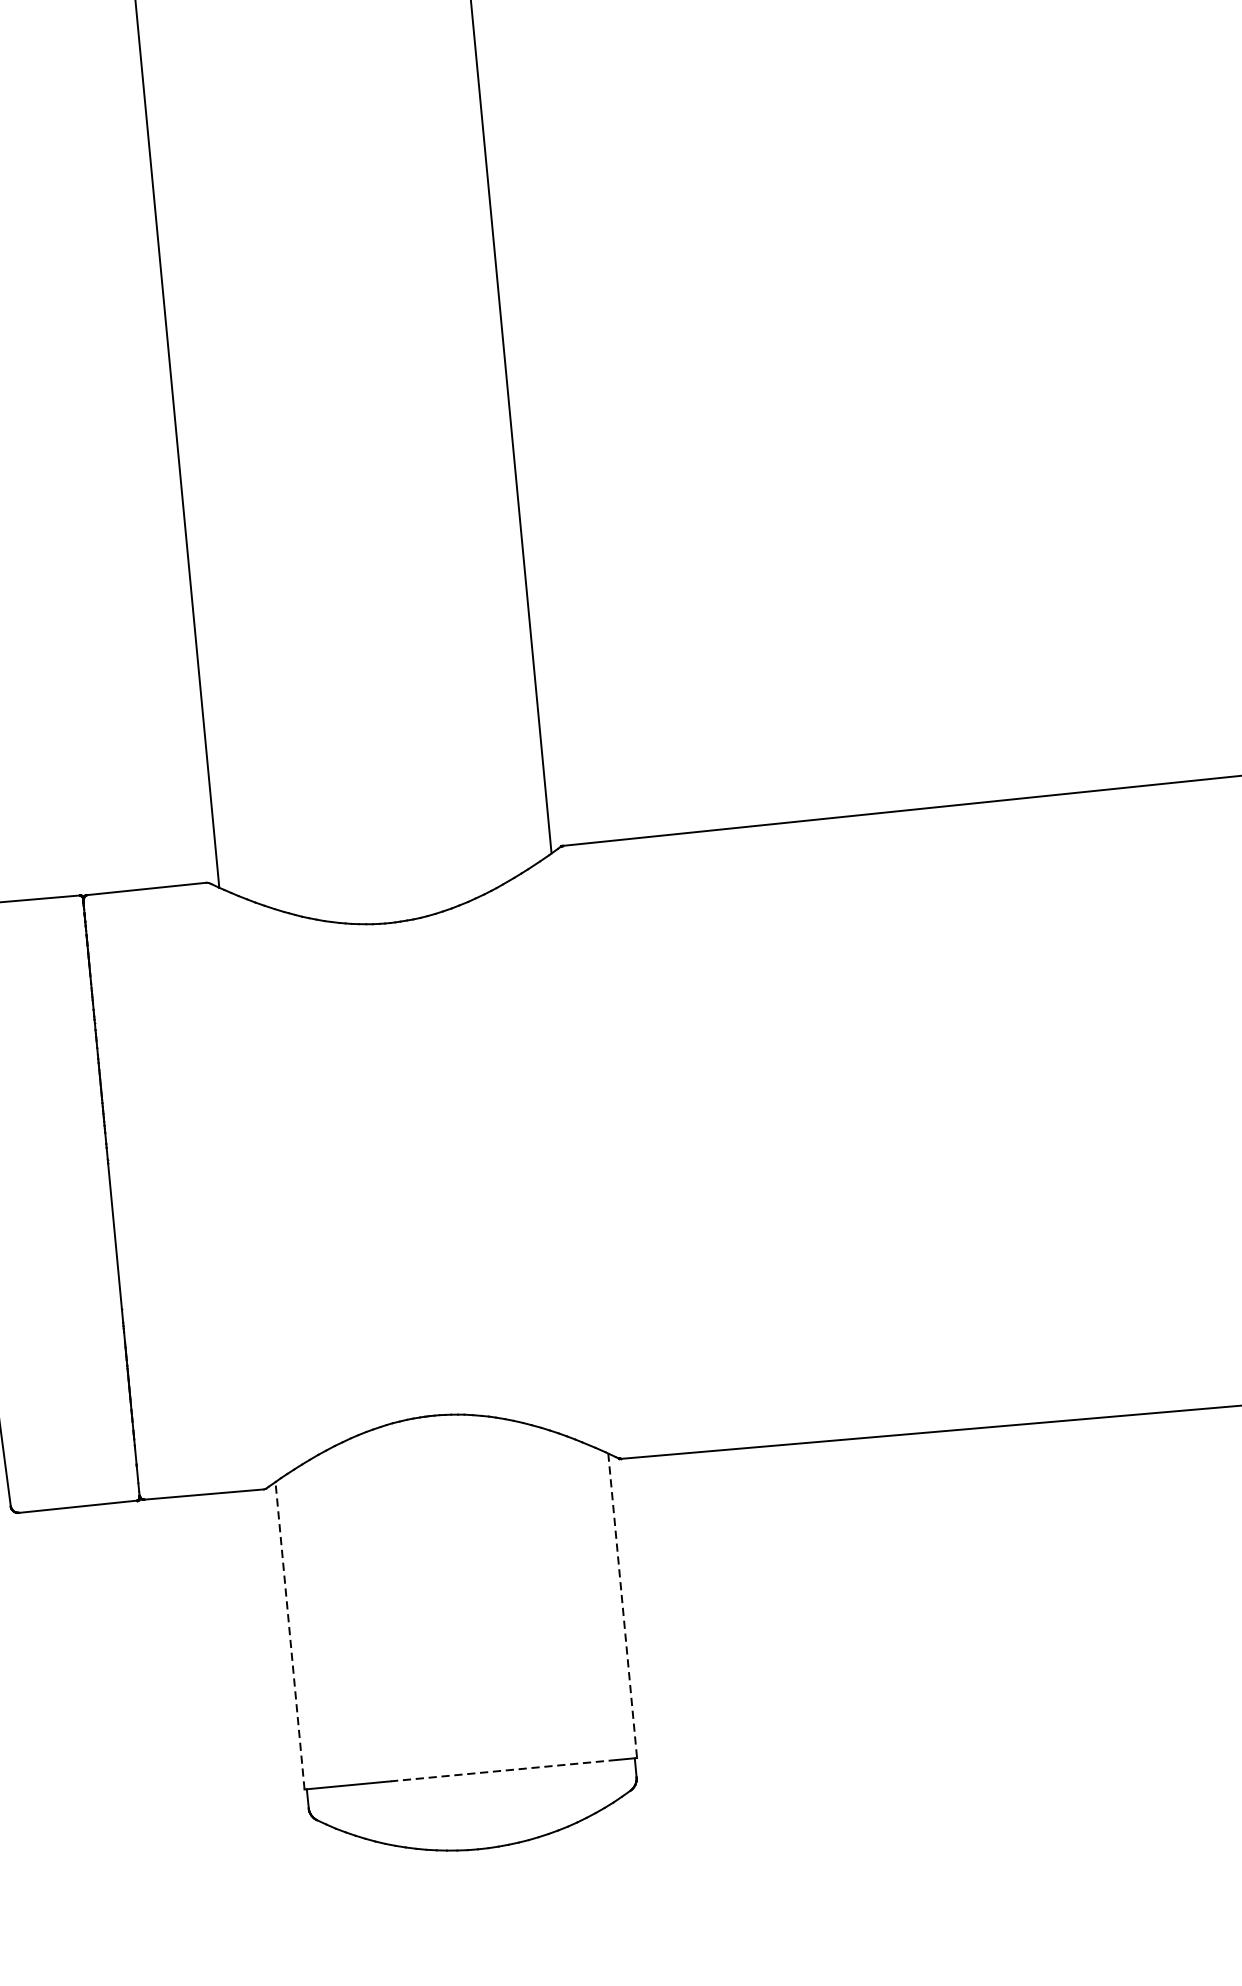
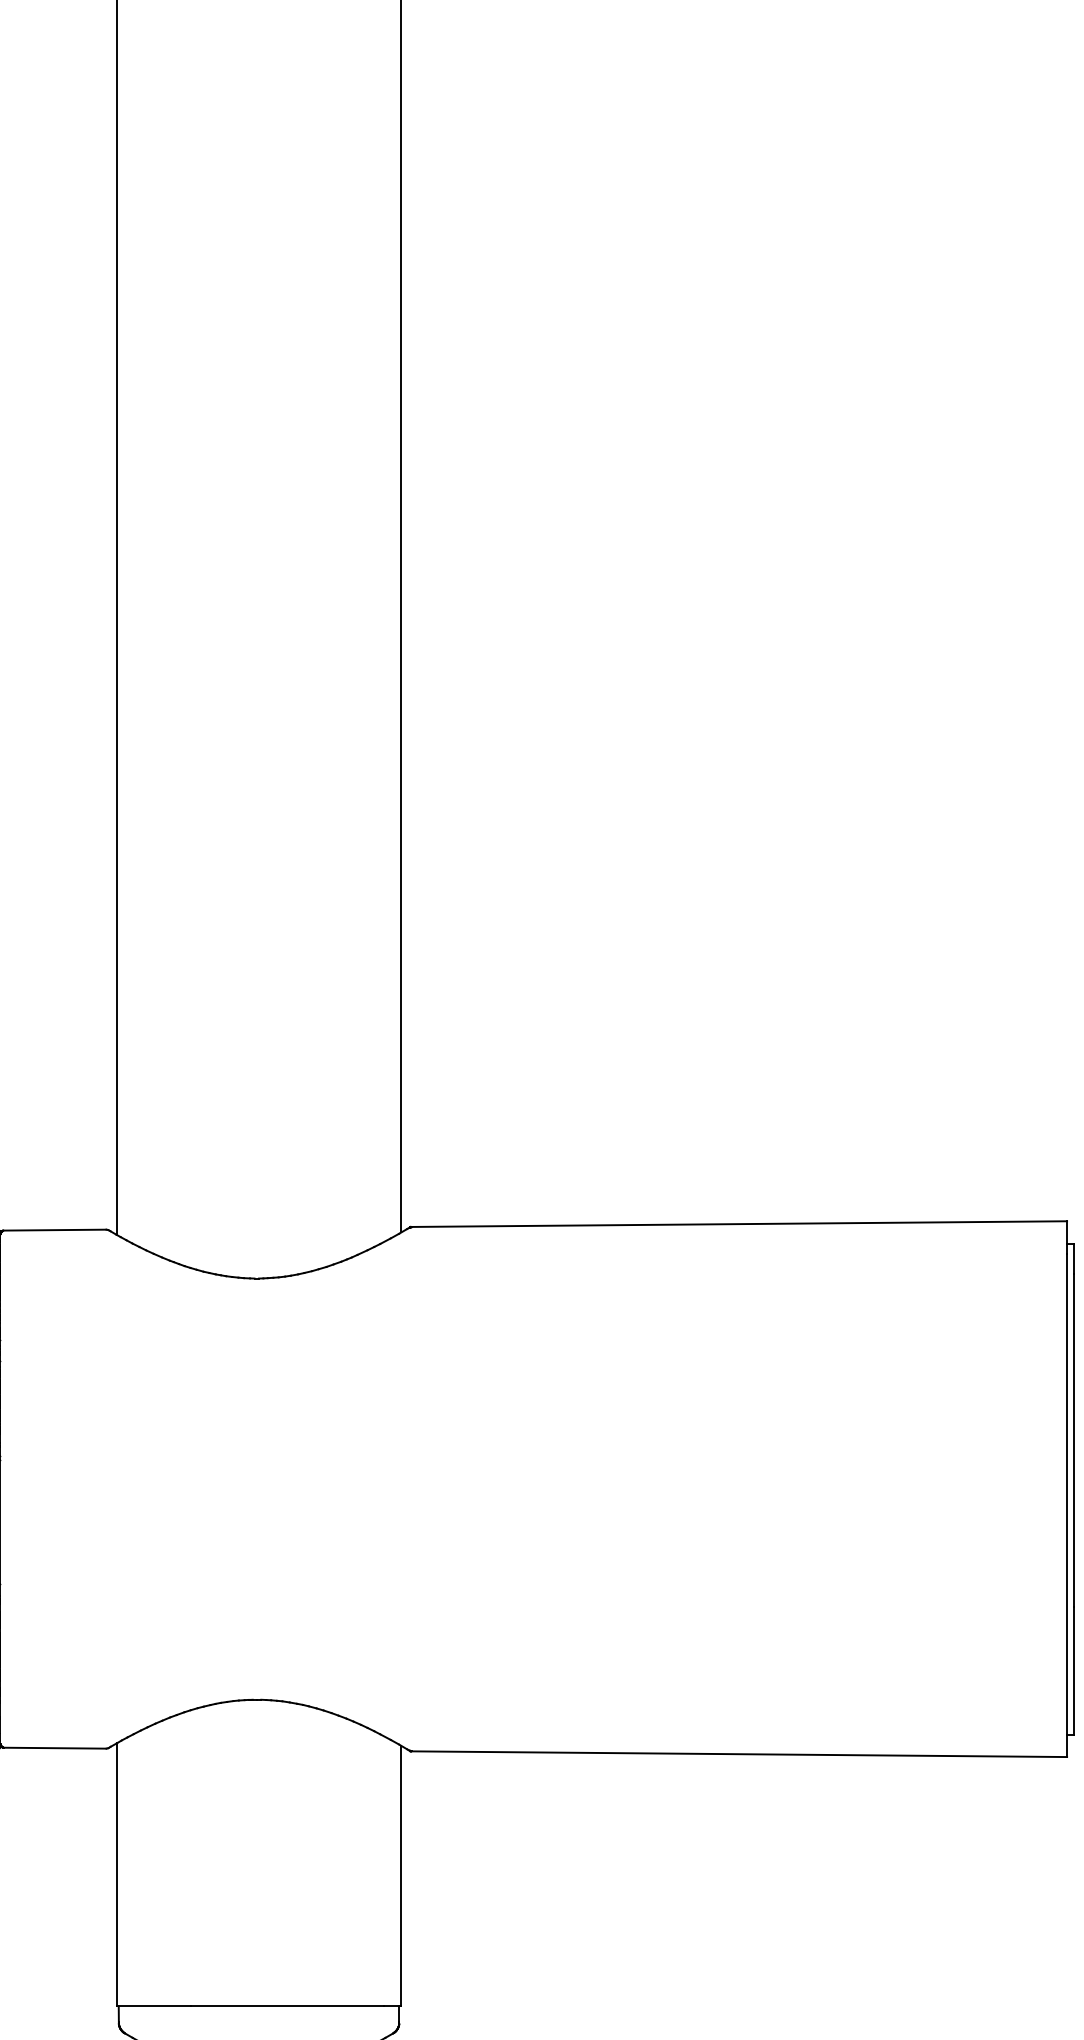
line: (623, 1606) -> (401, 1876), dashed -> solid
line: (289, 1635) -> (116, 1874), dashed -> solid
line: (504, 1770) -> (287, 2006), dashed -> solid

